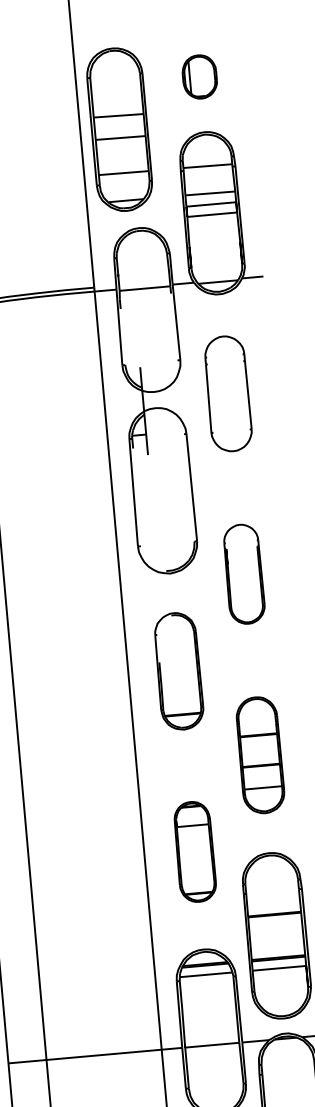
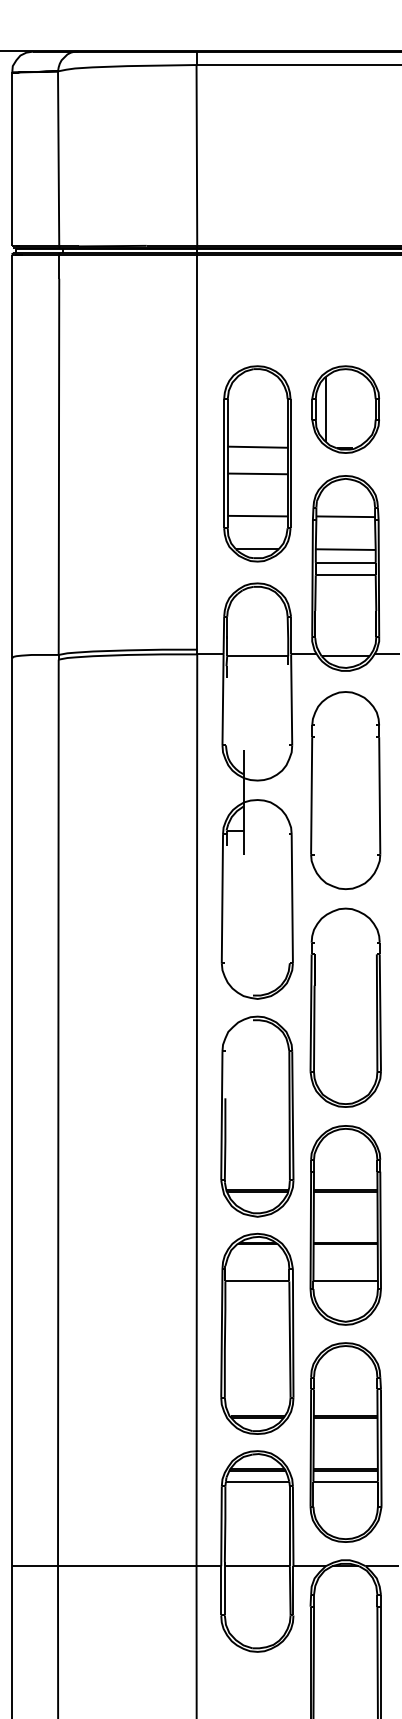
part: (199, 76) -> (345, 409), size x1.67
part: (119, 129) -> (257, 463), moved
part: (227, 393) -> (345, 790), size x1.43
part: (244, 574) -> (345, 1007), size x1.67
part: (179, 671) -> (257, 1116), size x1.43
part: (260, 755) -> (345, 1225), size x1.43
part: (195, 851) -> (257, 1333), size x1.67

